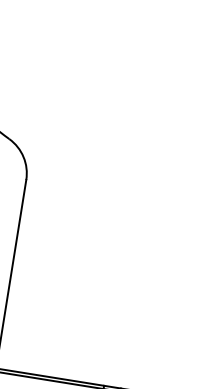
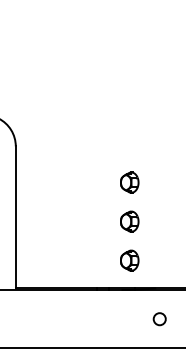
part: (170, 252) -> (129, 182), added
part: (162, 304) -> (129, 221), added
part: (153, 356) -> (129, 260), added

